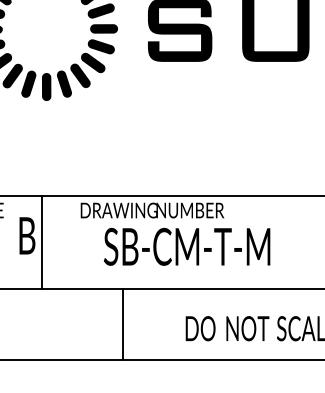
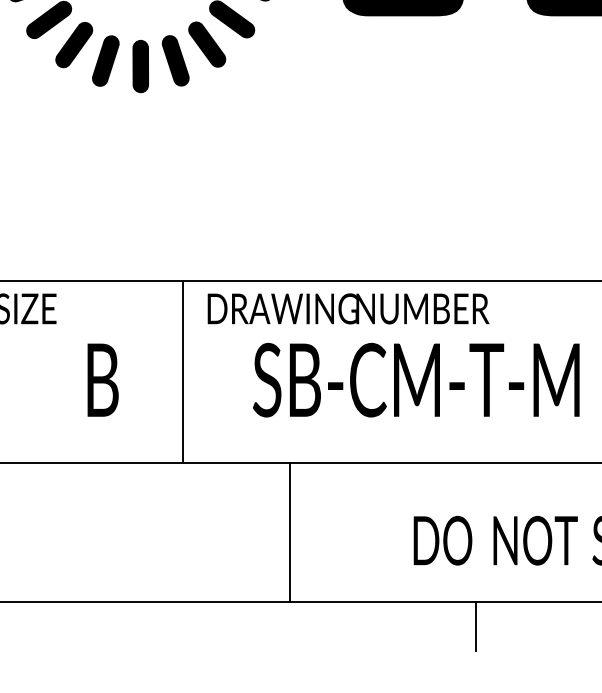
text: (27, 235) -> (103, 379), moved
line: (42, 242) -> (183, 371), moved
line: (217, 372) -> (476, 626), added

